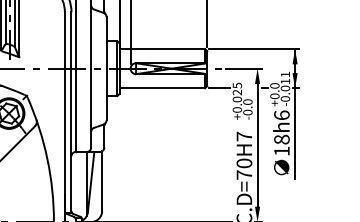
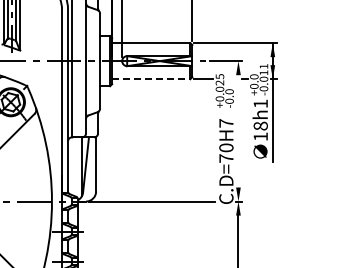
line: (162, 88) -> (151, 79), solid -> dashed
text: (281, 114) -> (260, 103), 18h6 -> 18h1
line: (257, 145) -> (238, 131), removed

